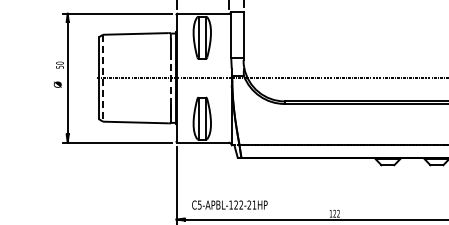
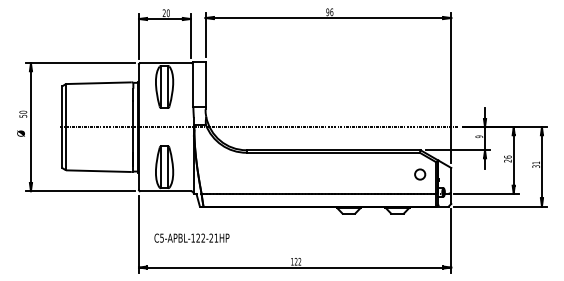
line: (170, 77) -> (133, 126), dashed -> solid
line: (103, 78) -> (66, 127), dashed -> solid
text: (229, 204) -> (191, 237), moved

